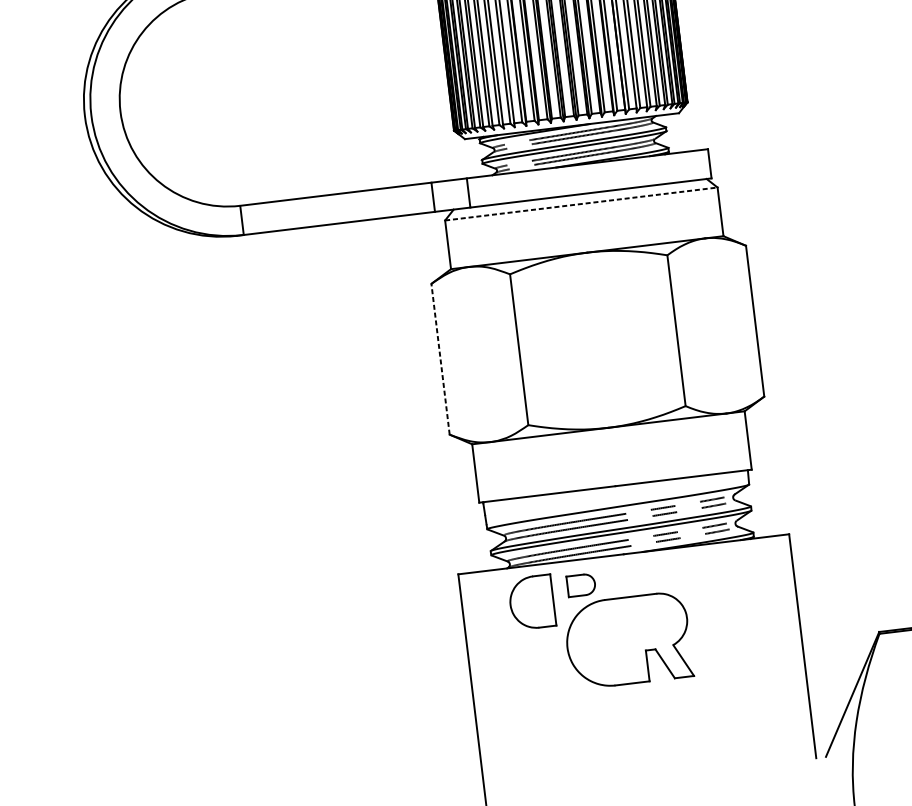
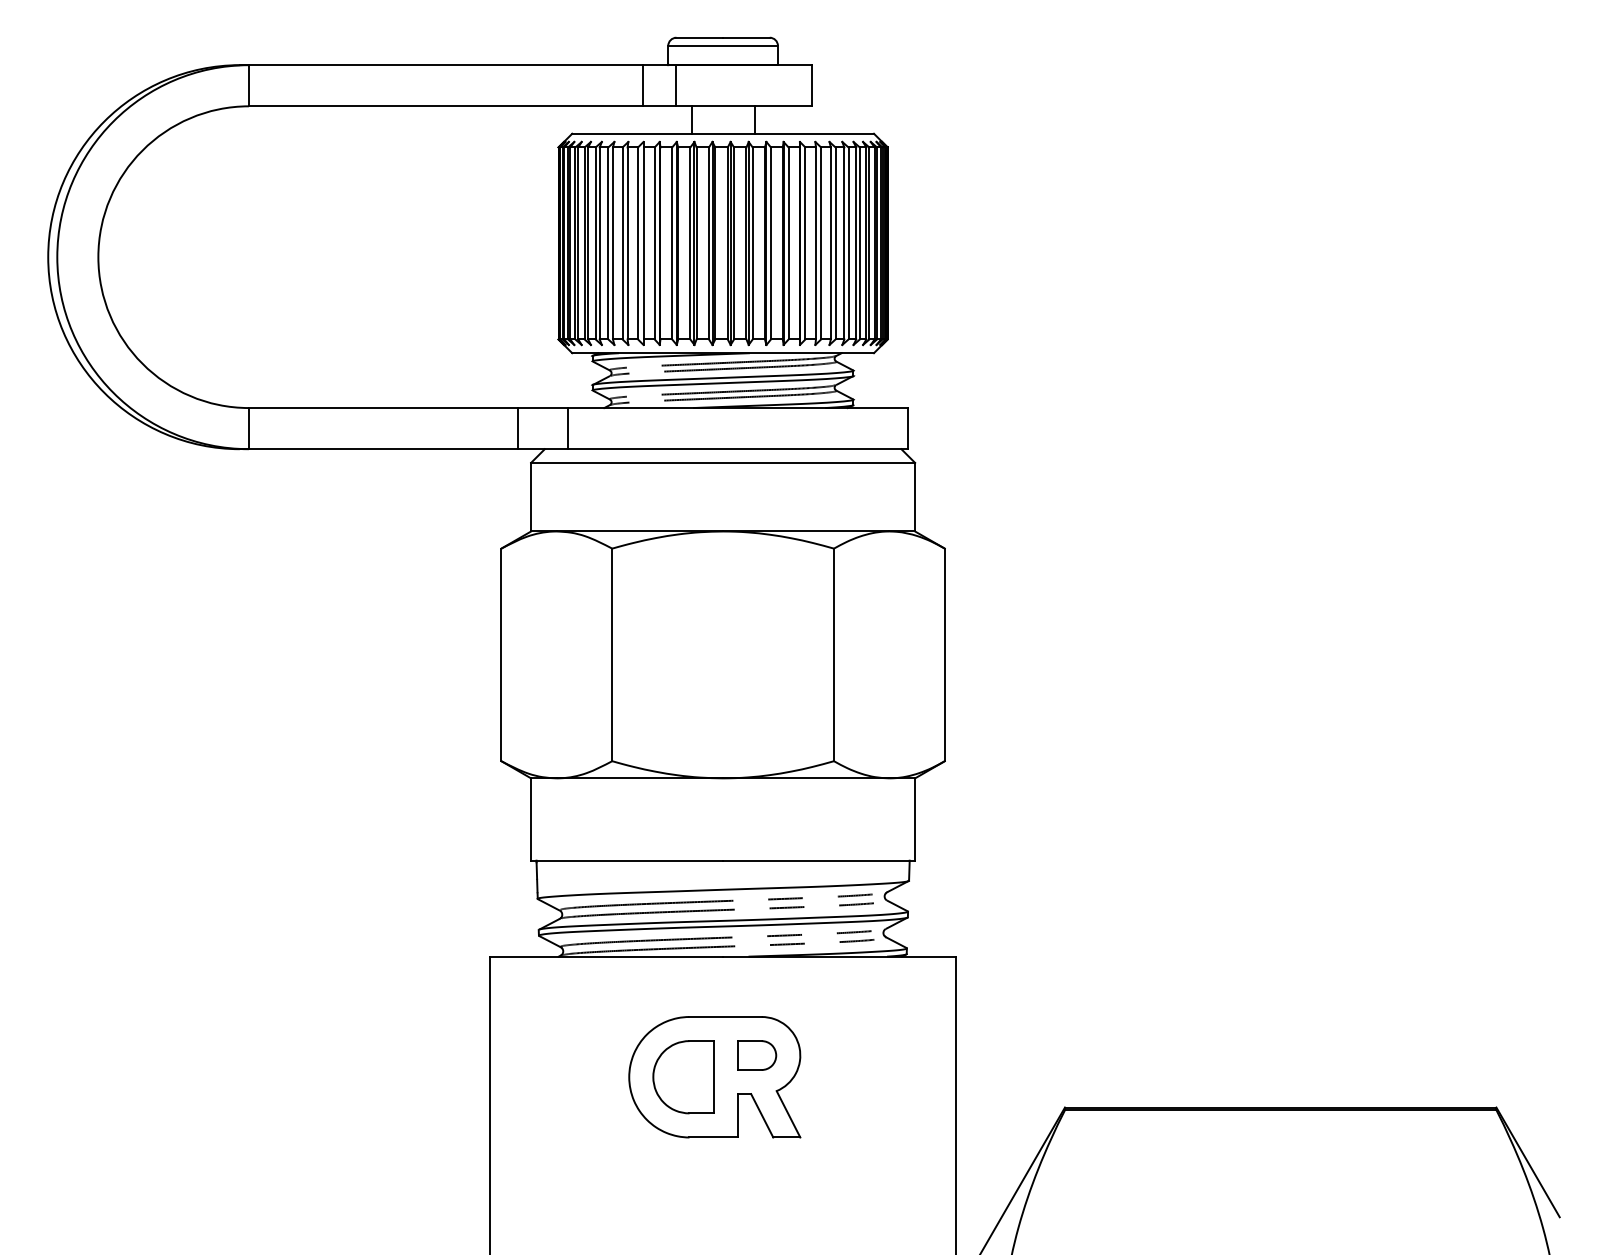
line: (581, 203) -> (723, 462), dashed -> solid
line: (440, 358) -> (501, 654), dashed -> solid
part: (581, 585) -> (757, 1055), moved
part: (532, 602) -> (683, 1077), moved

